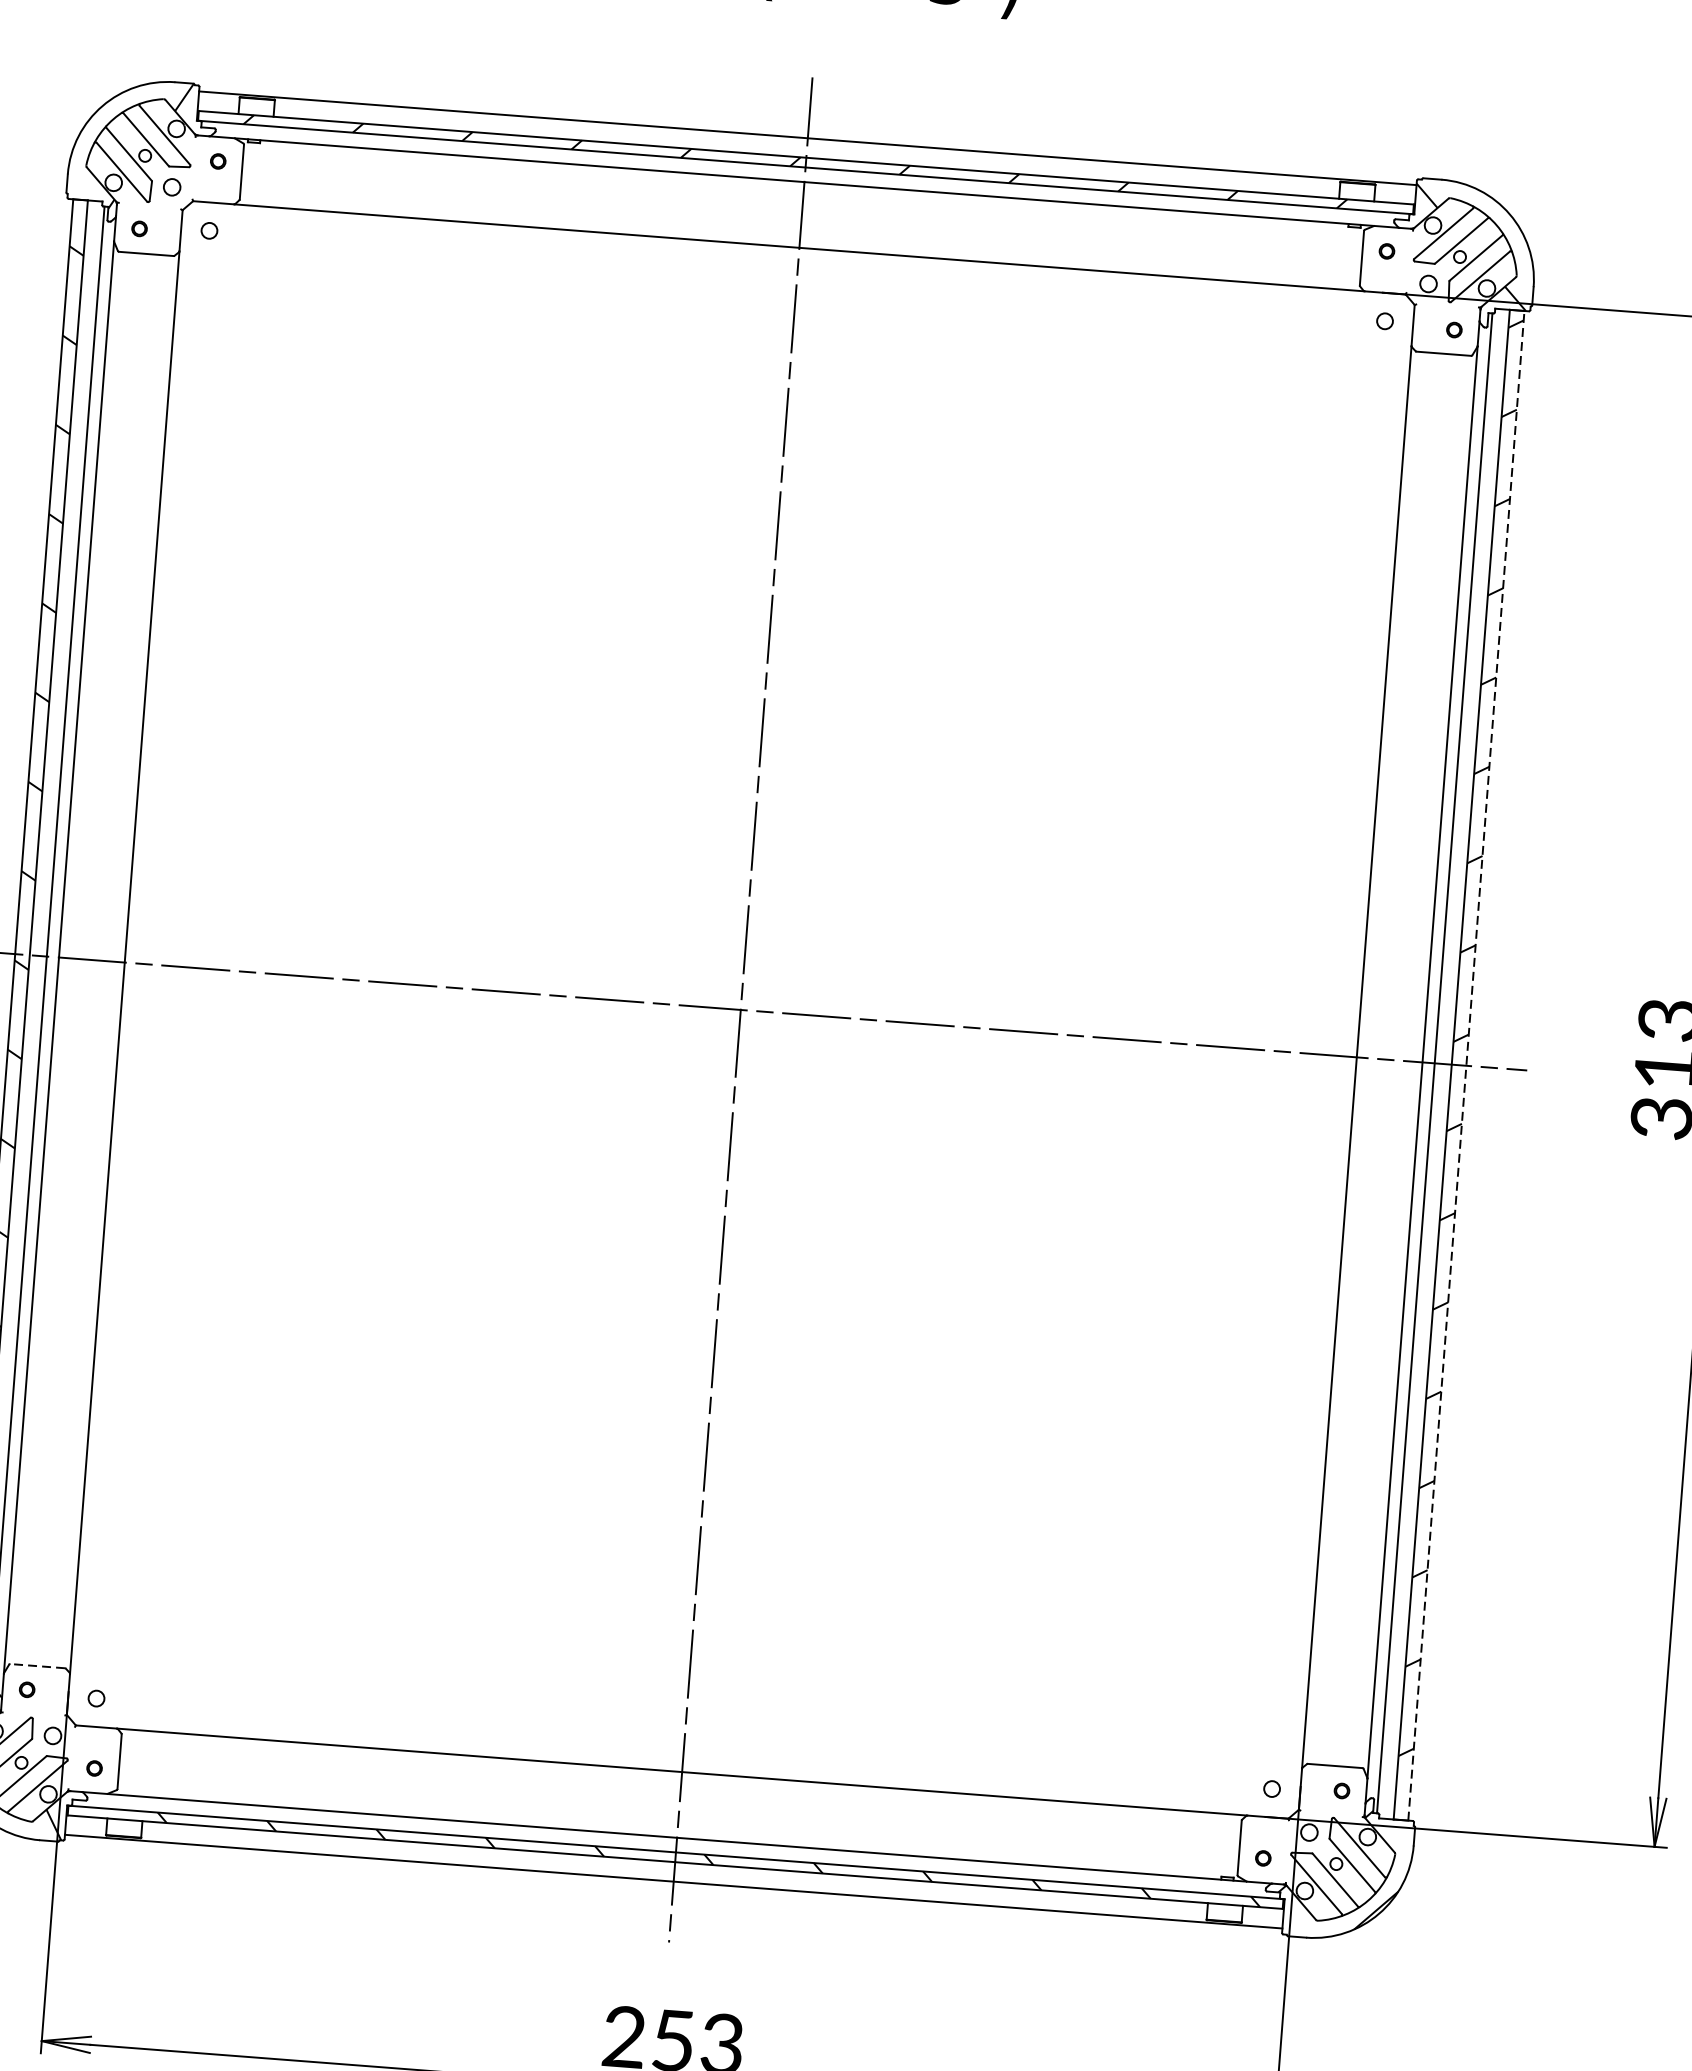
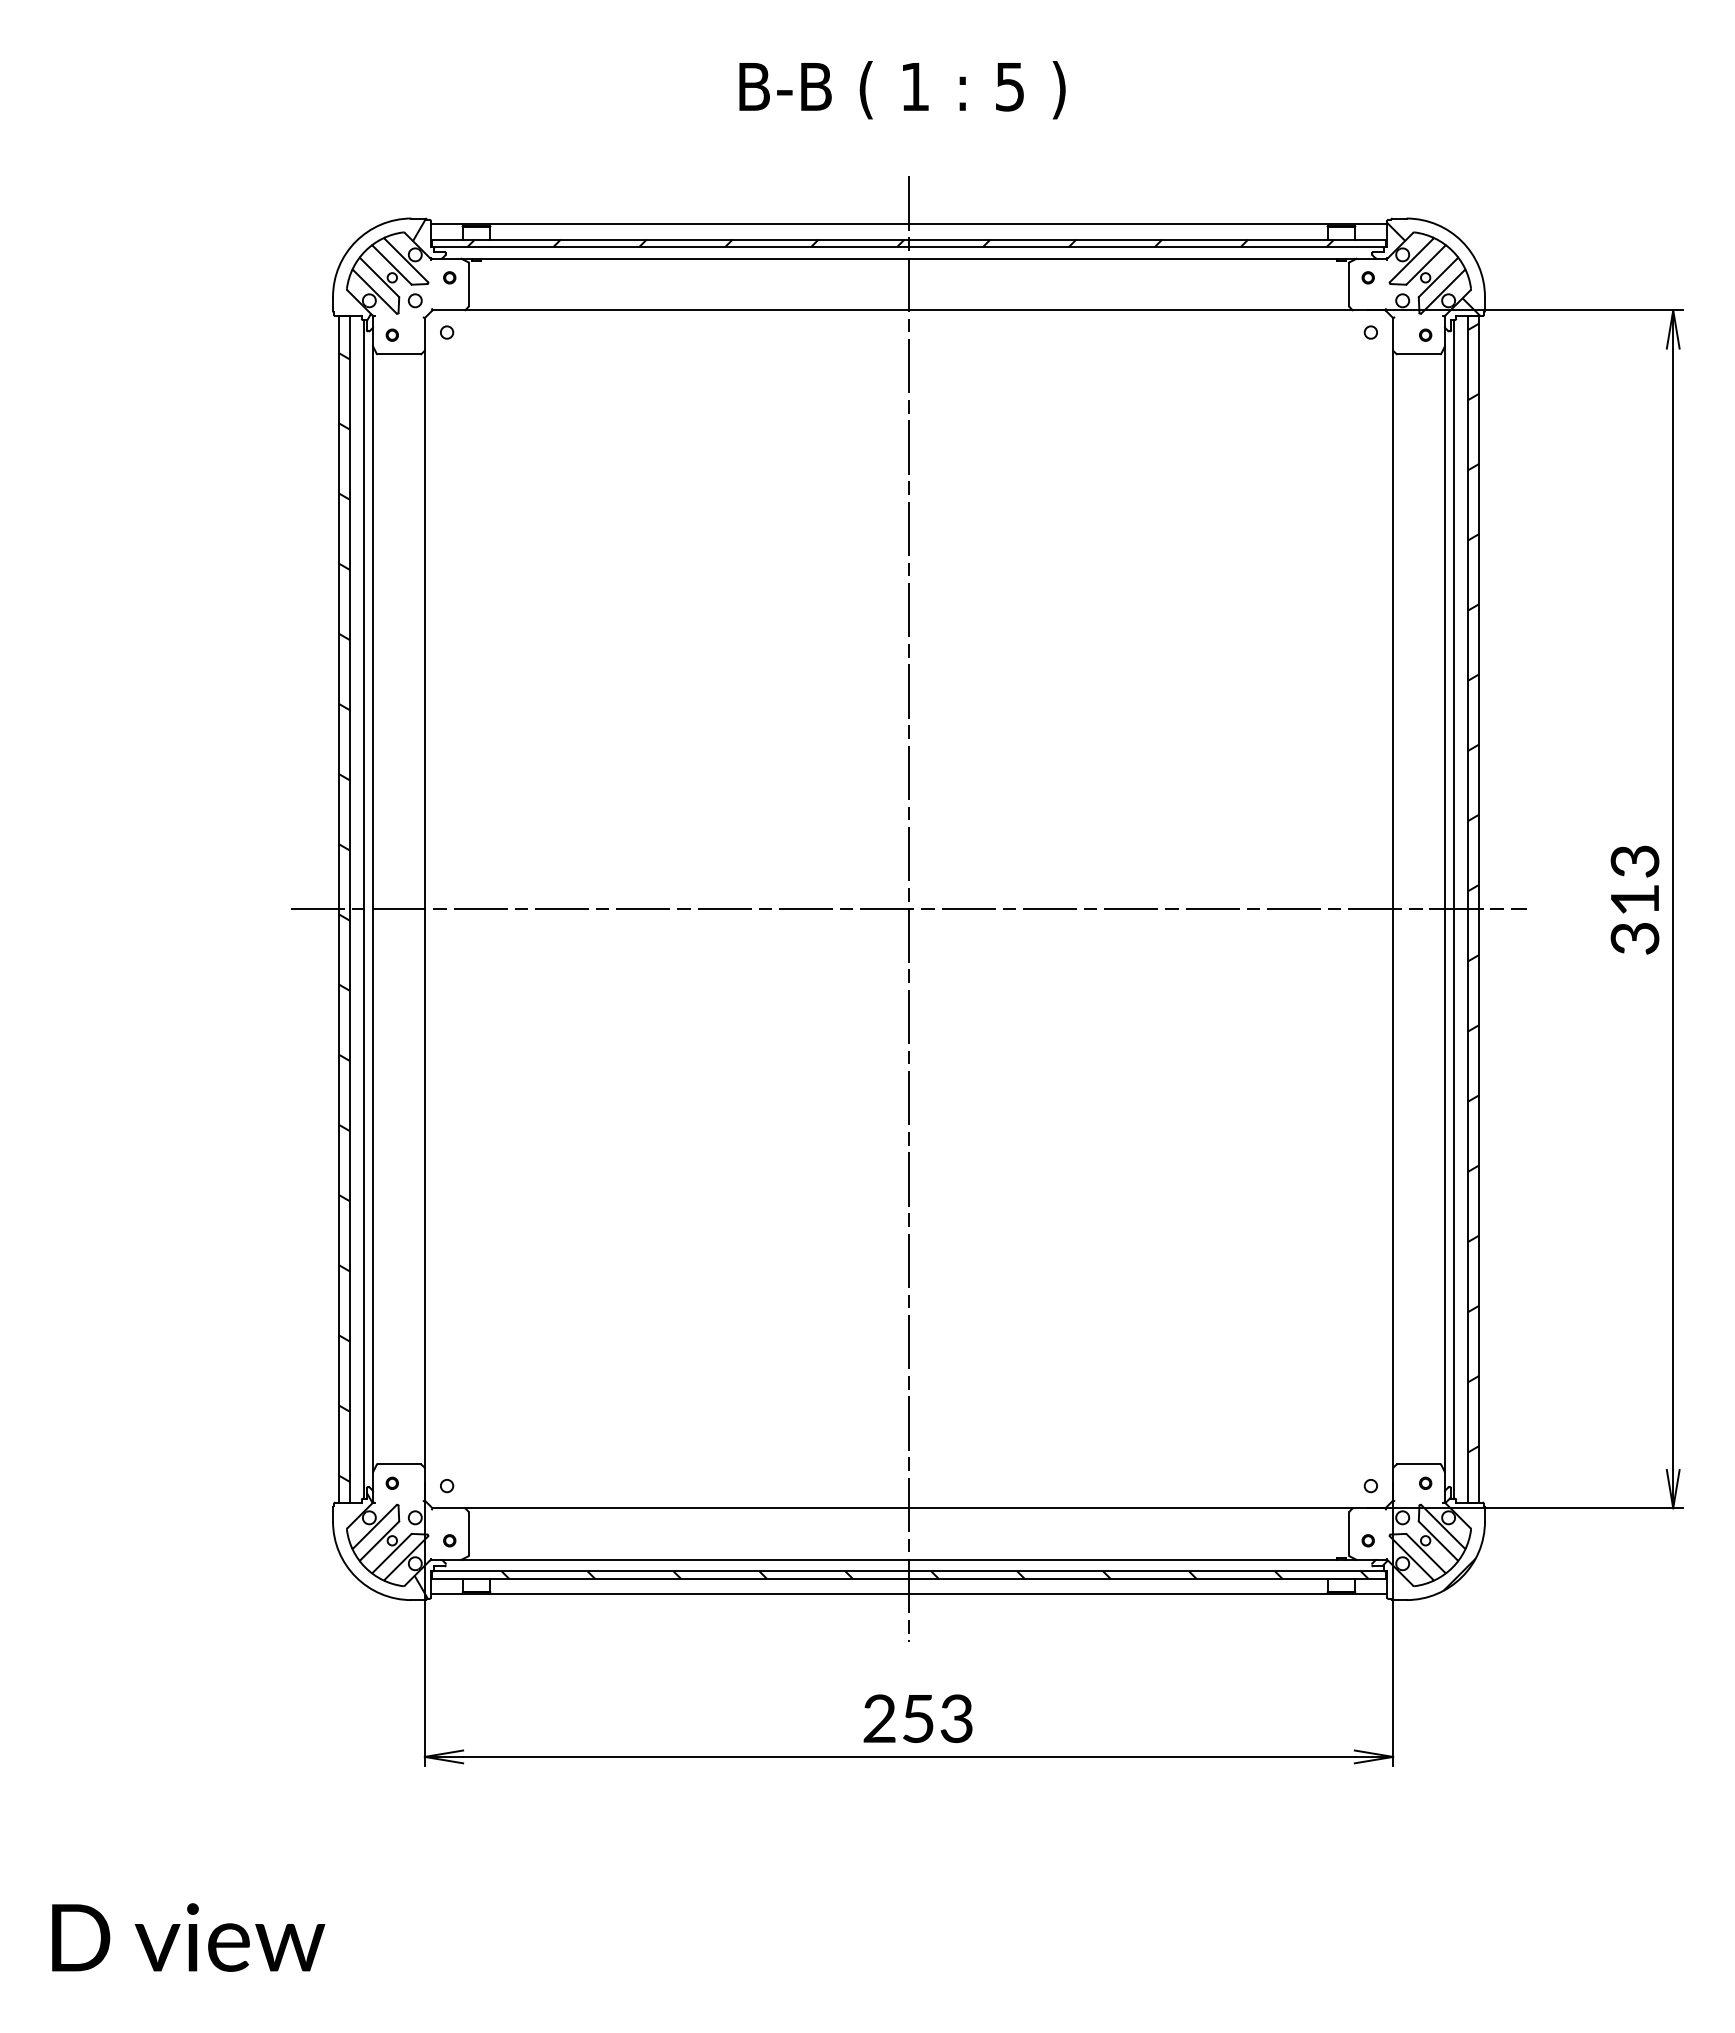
line: (1466, 1064) -> (1479, 908), dashed -> solid
line: (36, 1666) -> (398, 1464), dashed -> solid

